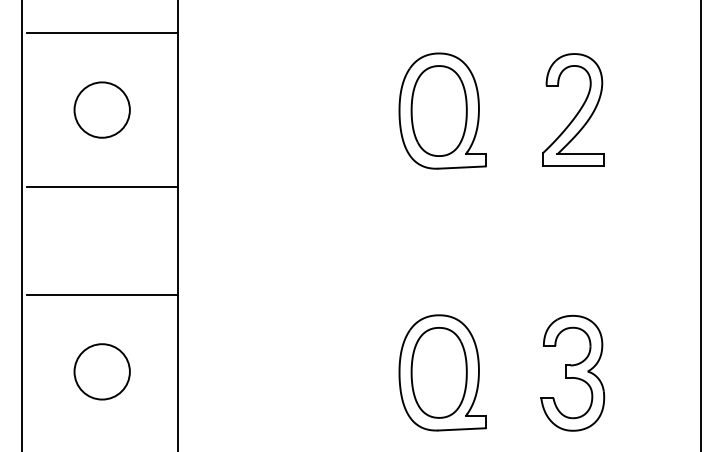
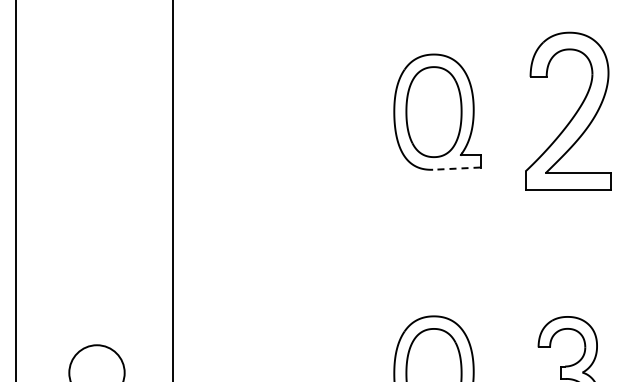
line: (101, 32) -> (96, 33), removed
circle: (101, 109) -> (96, 110), removed
part: (573, 109) -> (568, 110), size x1.4
line: (462, 167) -> (457, 168), solid -> dashed
line: (101, 187) -> (96, 188), removed
line: (101, 294) -> (96, 295), removed

